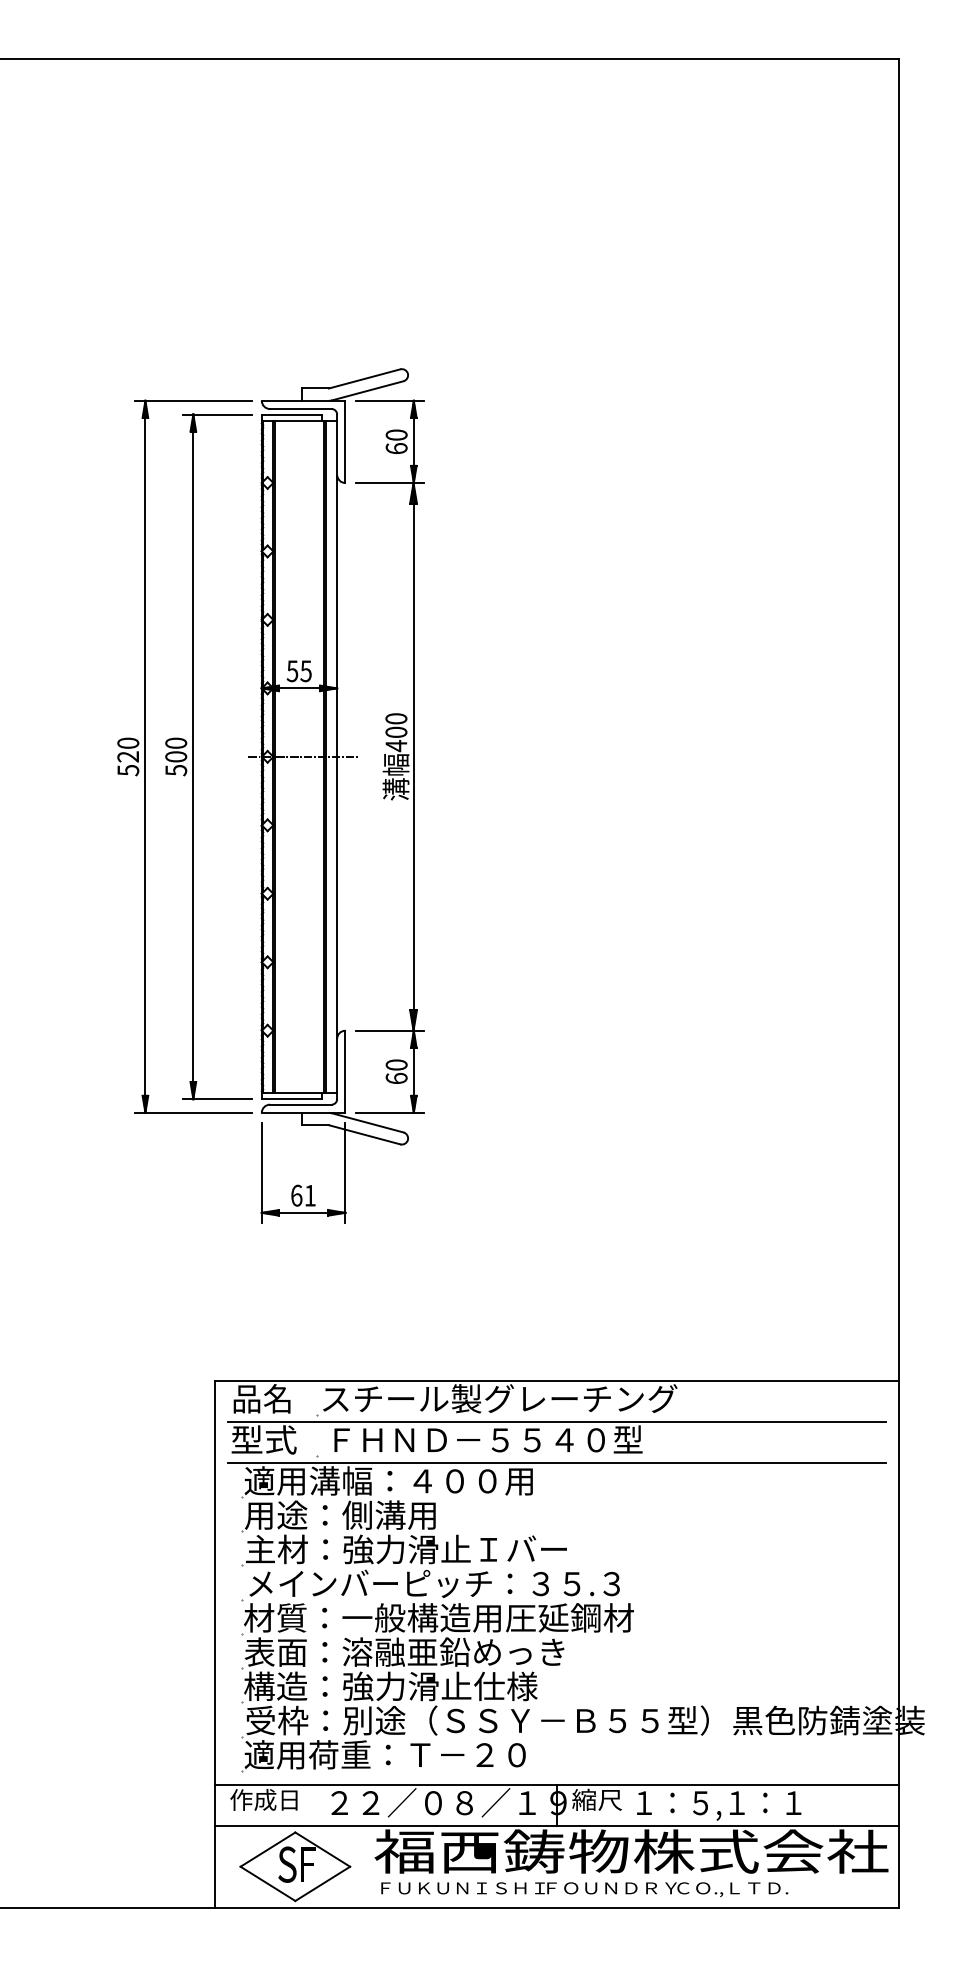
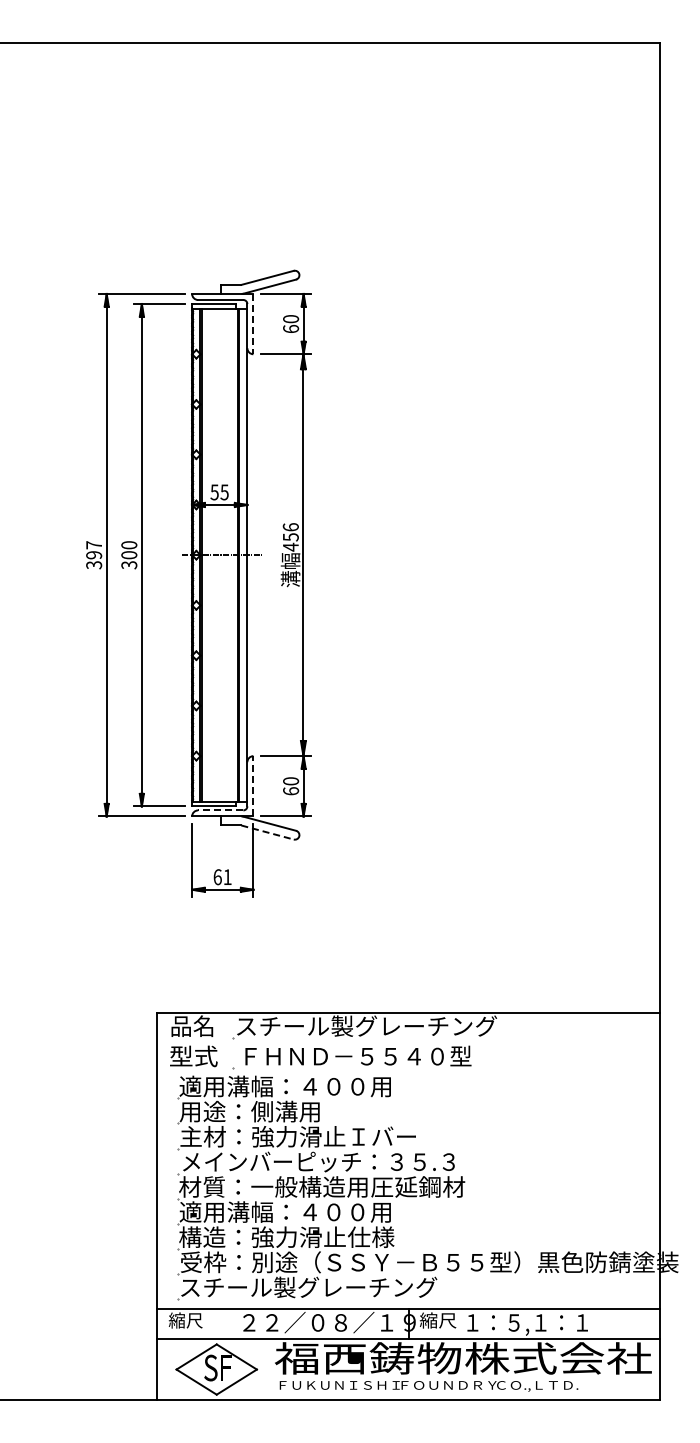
line: (345, 442) -> (253, 324), solid -> dashed
text: (395, 725) -> (290, 532), 400 -> 456
text: (128, 755) -> (94, 554), 520 -> 397
text: (175, 769) -> (128, 564), 500 -> 300
line: (345, 1070) -> (253, 785), solid -> dashed
line: (300, 1104) -> (220, 810), solid -> dashed
line: (365, 1134) -> (268, 832), solid -> dashed
line: (556, 1422) -> (408, 1043), removed
line: (556, 1463) -> (408, 1073), removed
text: (404, 1651) -> (296, 1211), 表面：溶融亜鉛めっき -> 適用溝幅：４００用
text: (420, 1754) -> (308, 1287), 適用荷重：Ｔ－２０ -> スチール製グレーチング
text: (263, 1799) -> (193, 1320), 作成日 -> 縮尺

